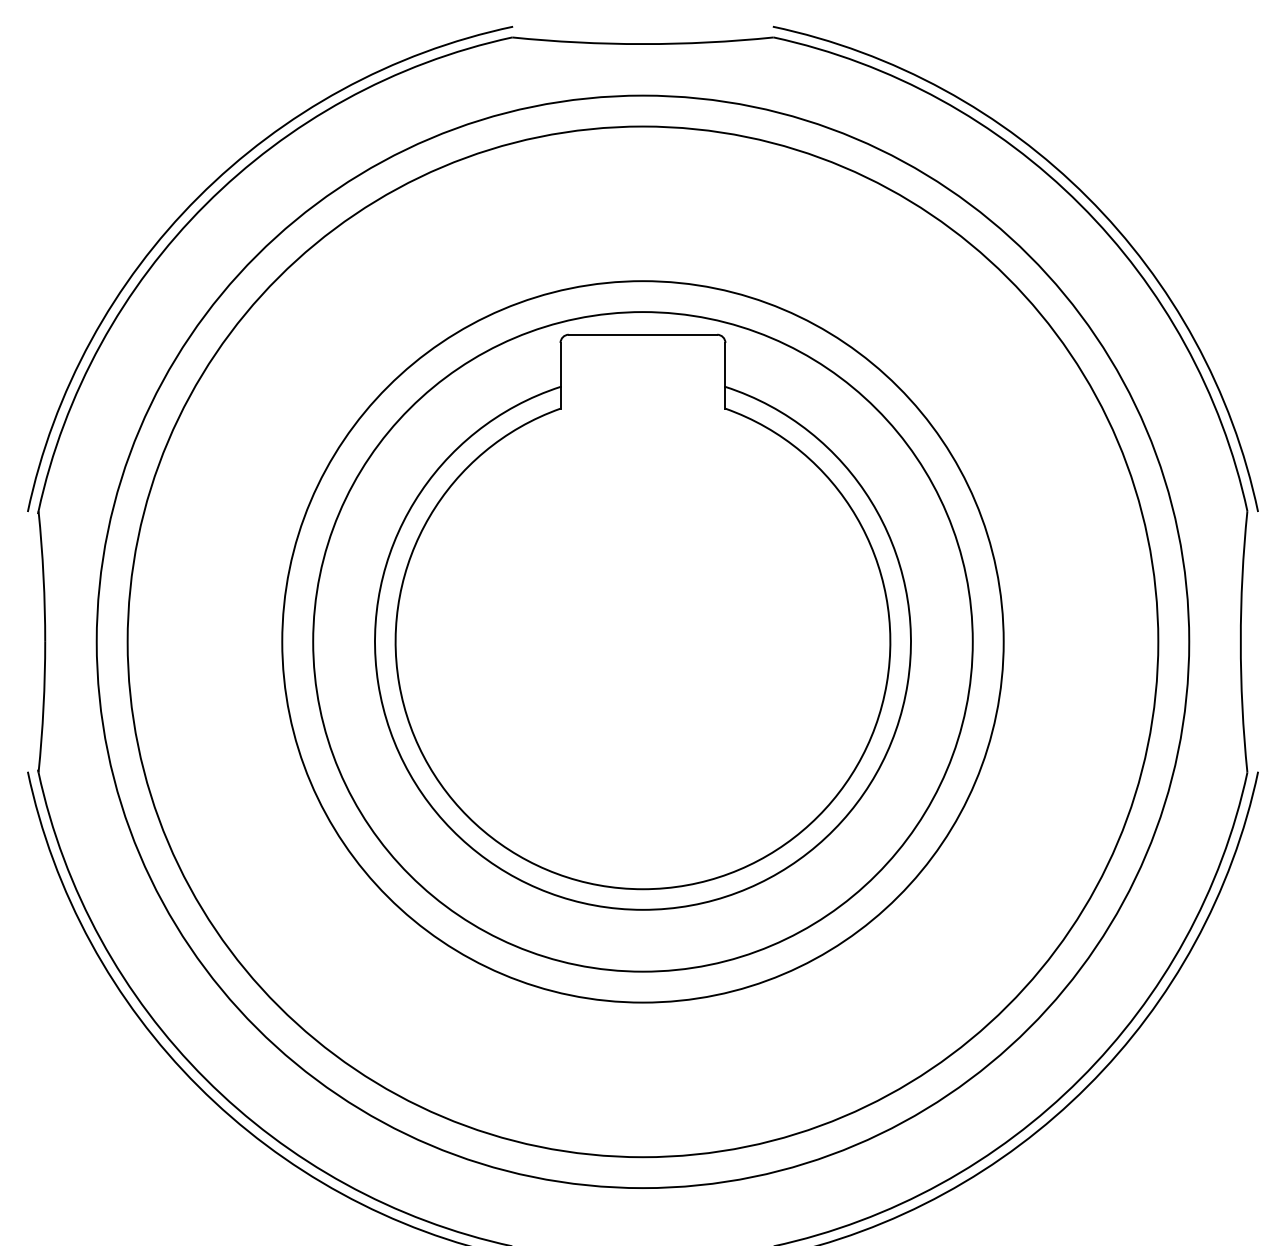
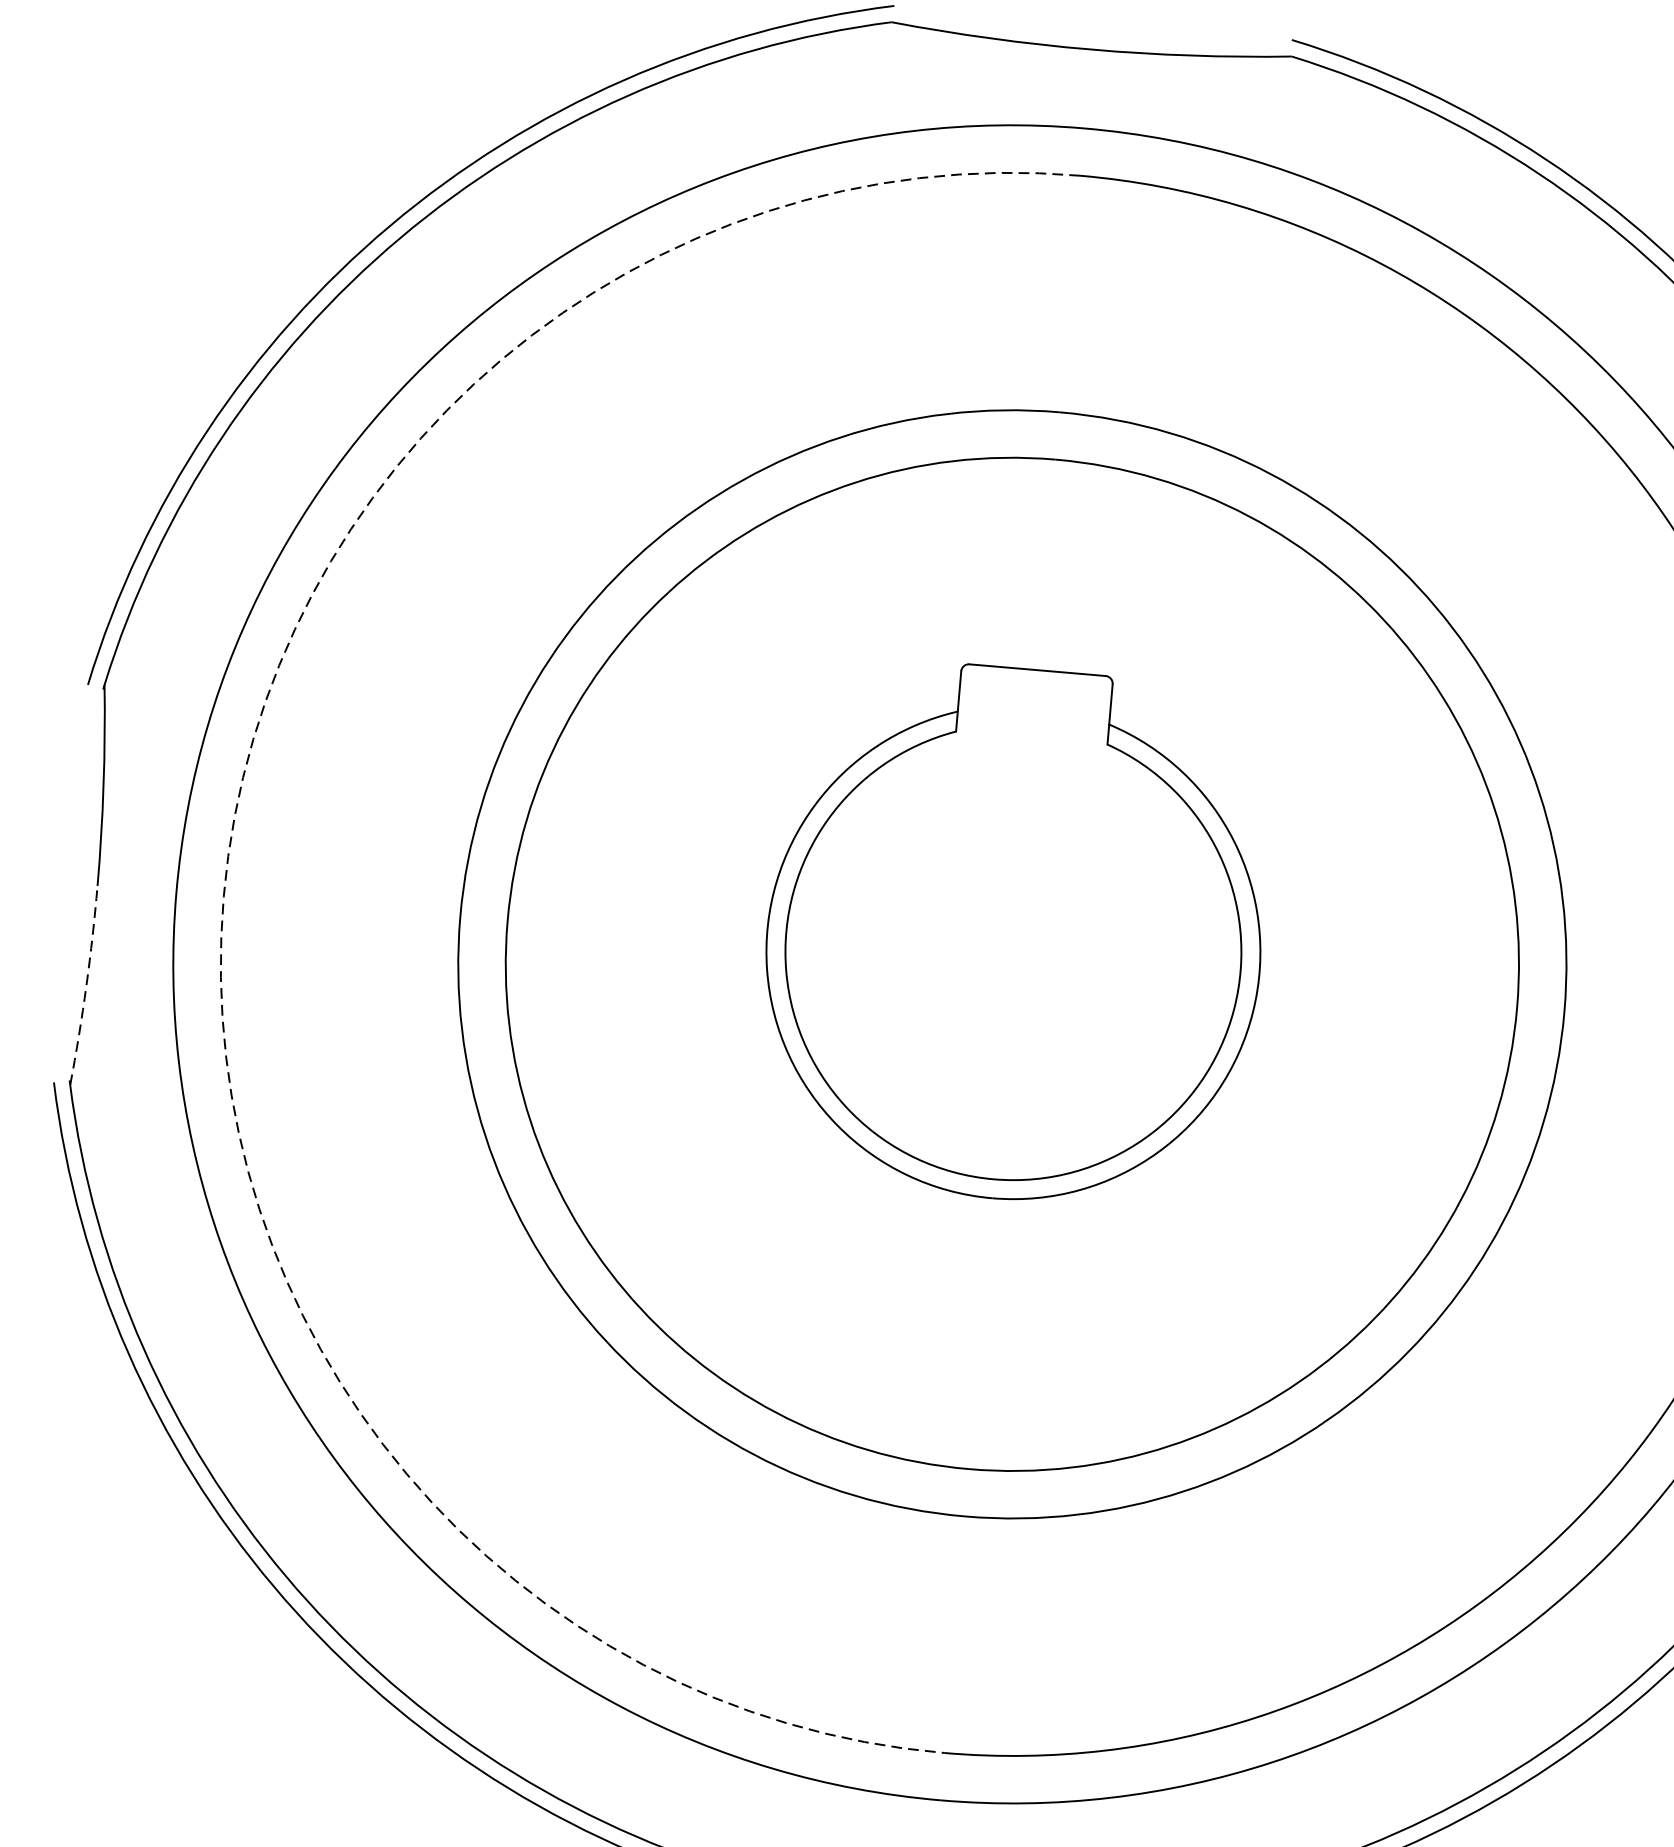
part: (642, 621) -> (1014, 933), size x0.6
arc: (127, 641) -> (223, 896), solid -> dashed
arc: (43, 707) -> (86, 986), solid -> dashed

